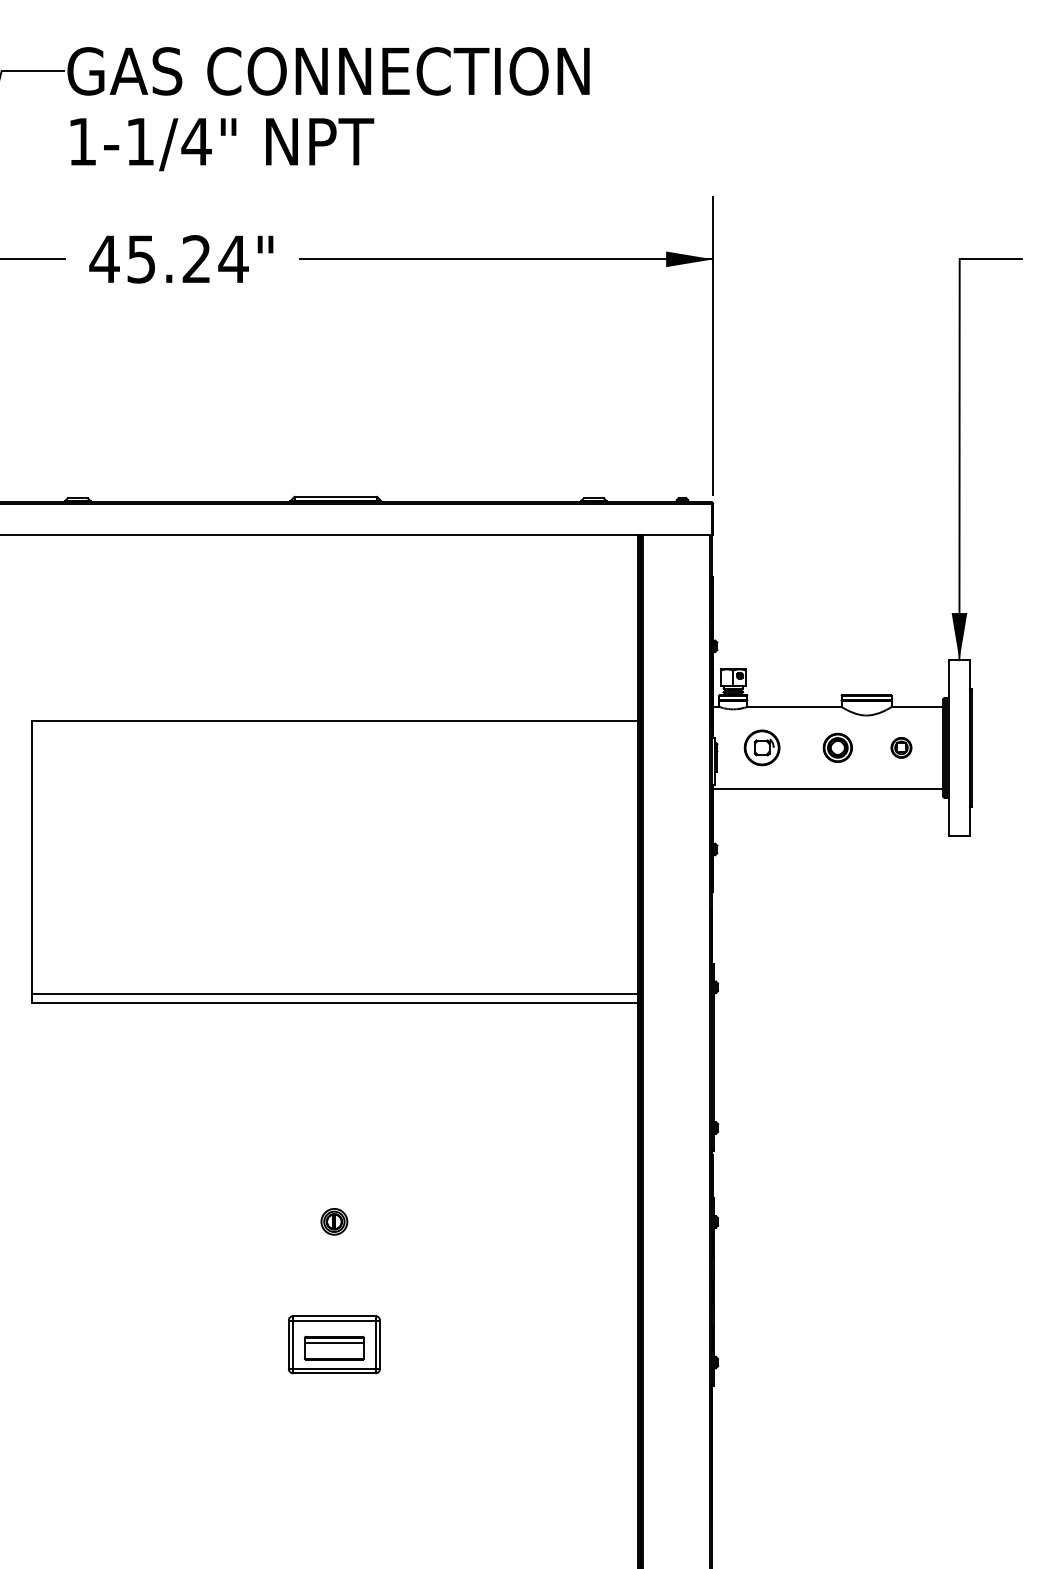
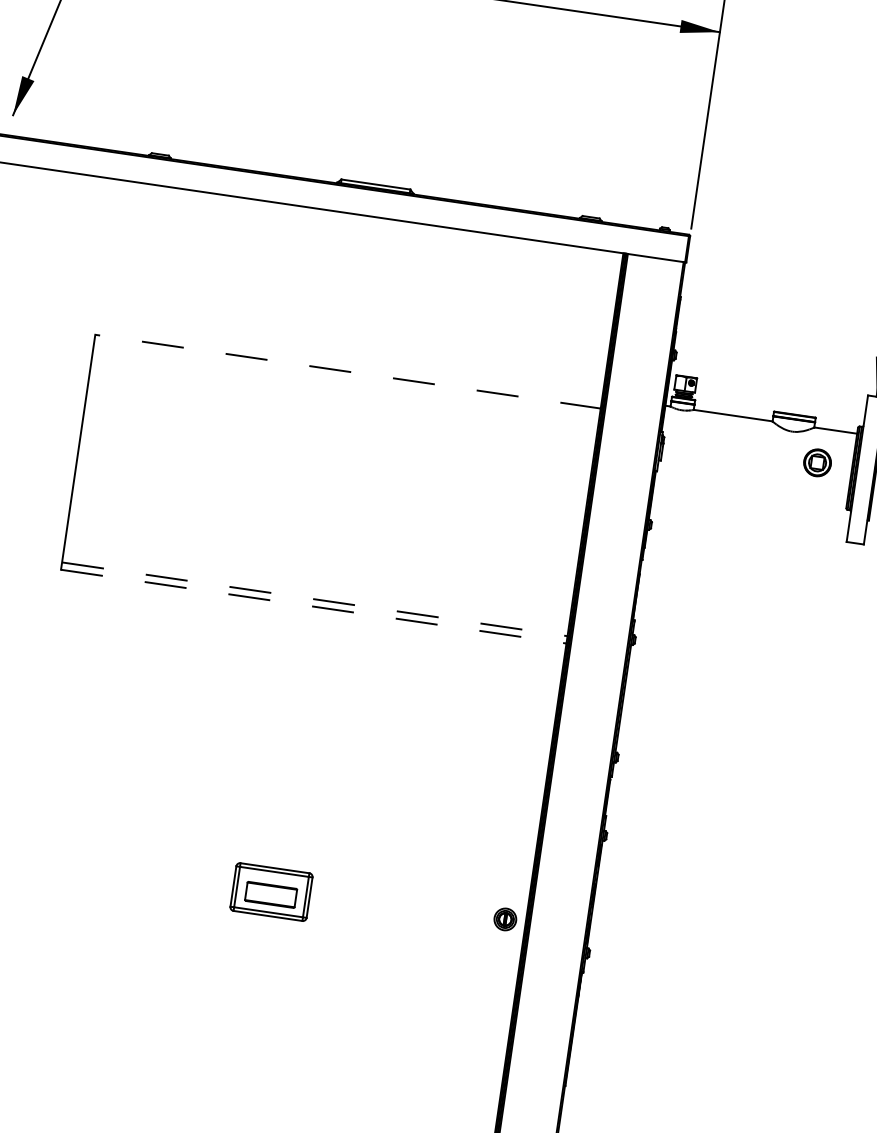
line: (335, 721) -> (348, 371), solid -> dashed
part: (761, 747) -> (700, 445), removed
part: (837, 747) -> (764, 454), removed
part: (901, 747) -> (817, 462), size x1.6
line: (827, 788) -> (750, 487), removed
line: (335, 993) -> (315, 599), solid -> dashed
line: (335, 1002) -> (314, 606), solid -> dashed
part: (334, 1221) -> (505, 919), moved
line: (334, 1343) -> (271, 891), removed

